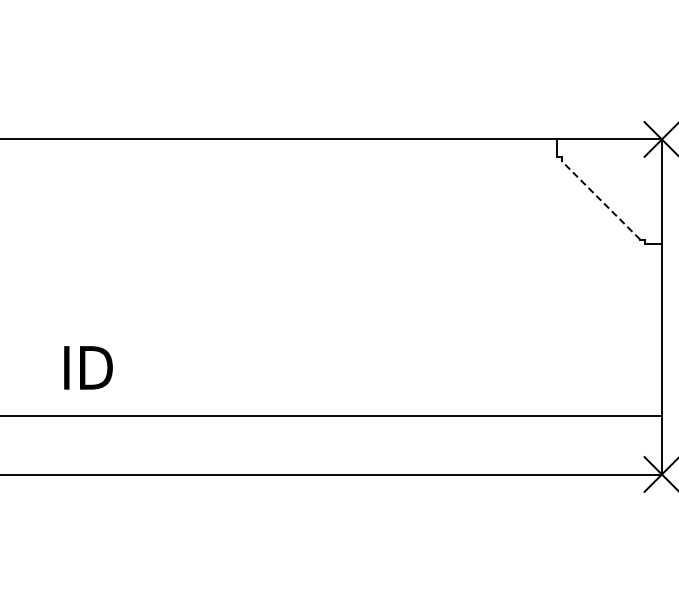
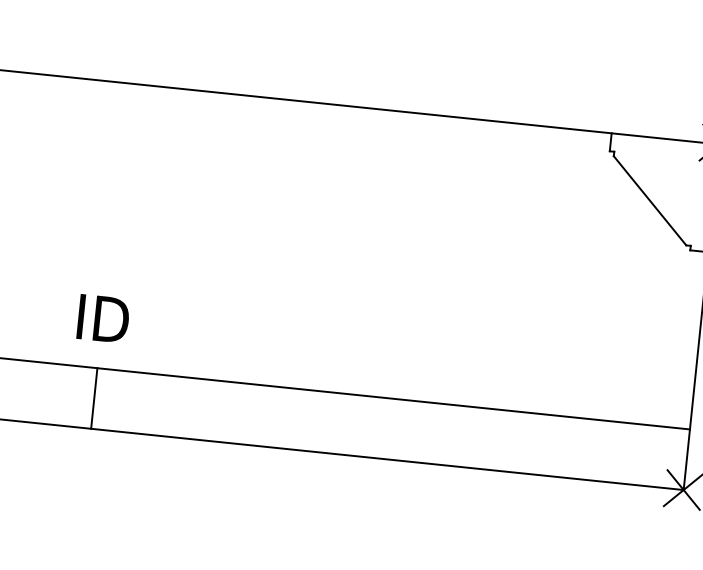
line: (600, 200) -> (649, 200), dashed -> solid
line: (87, 444) -> (94, 397), added

